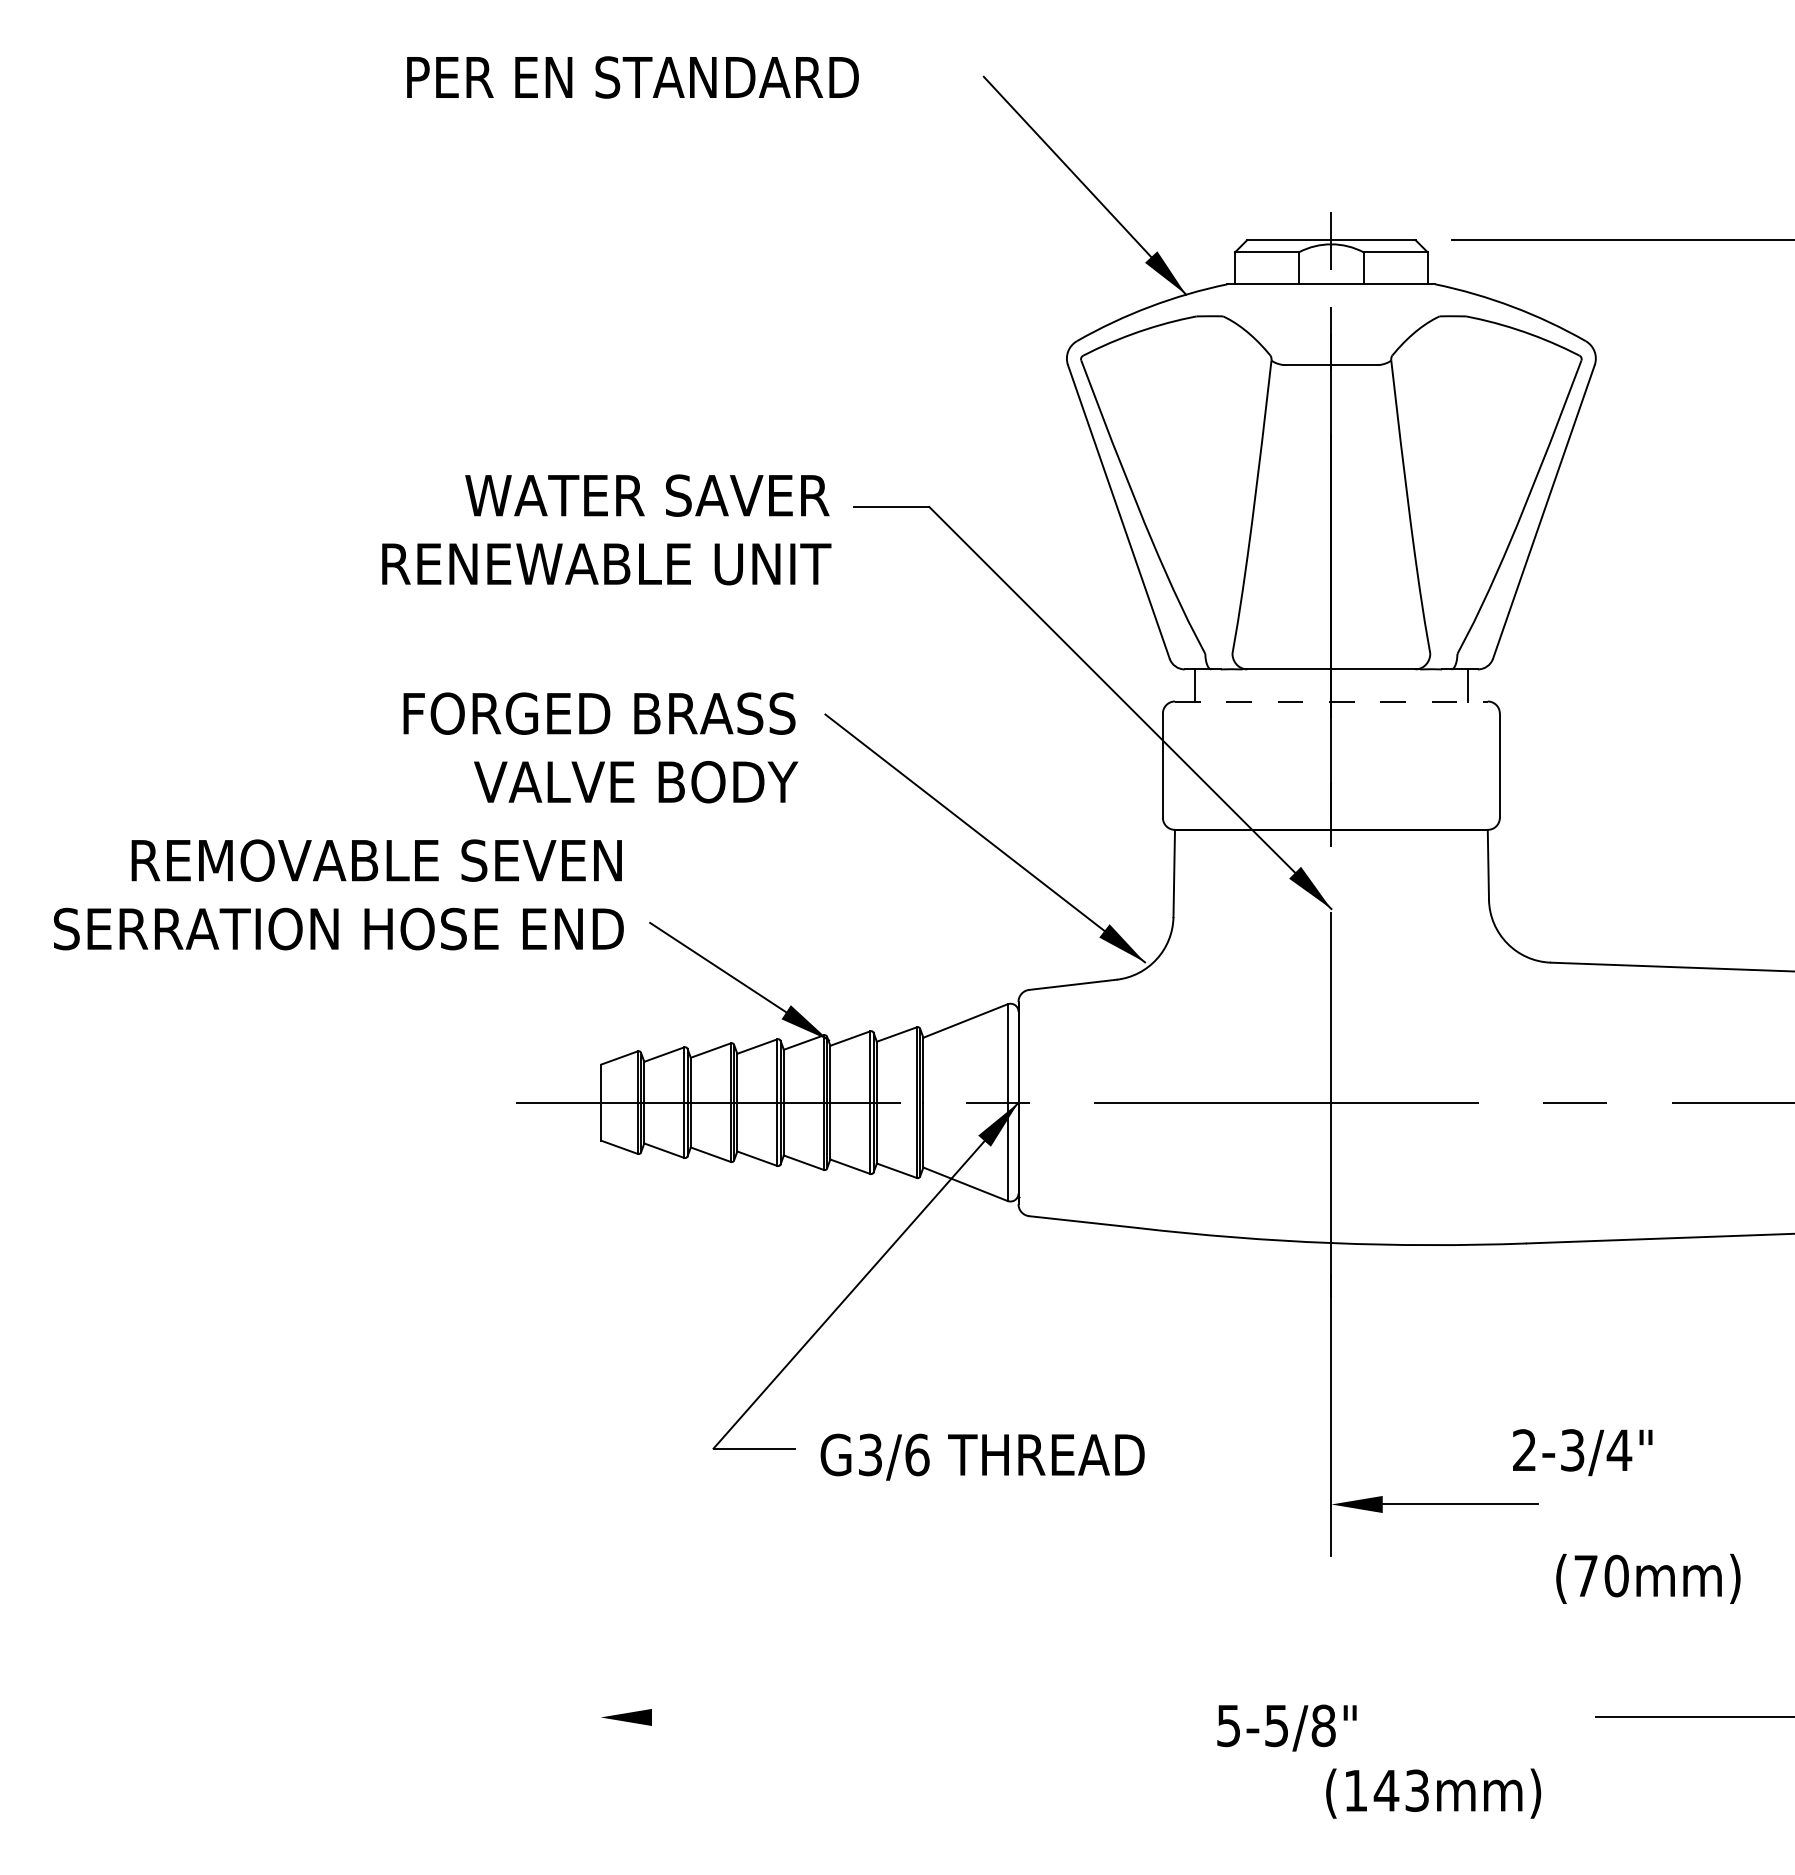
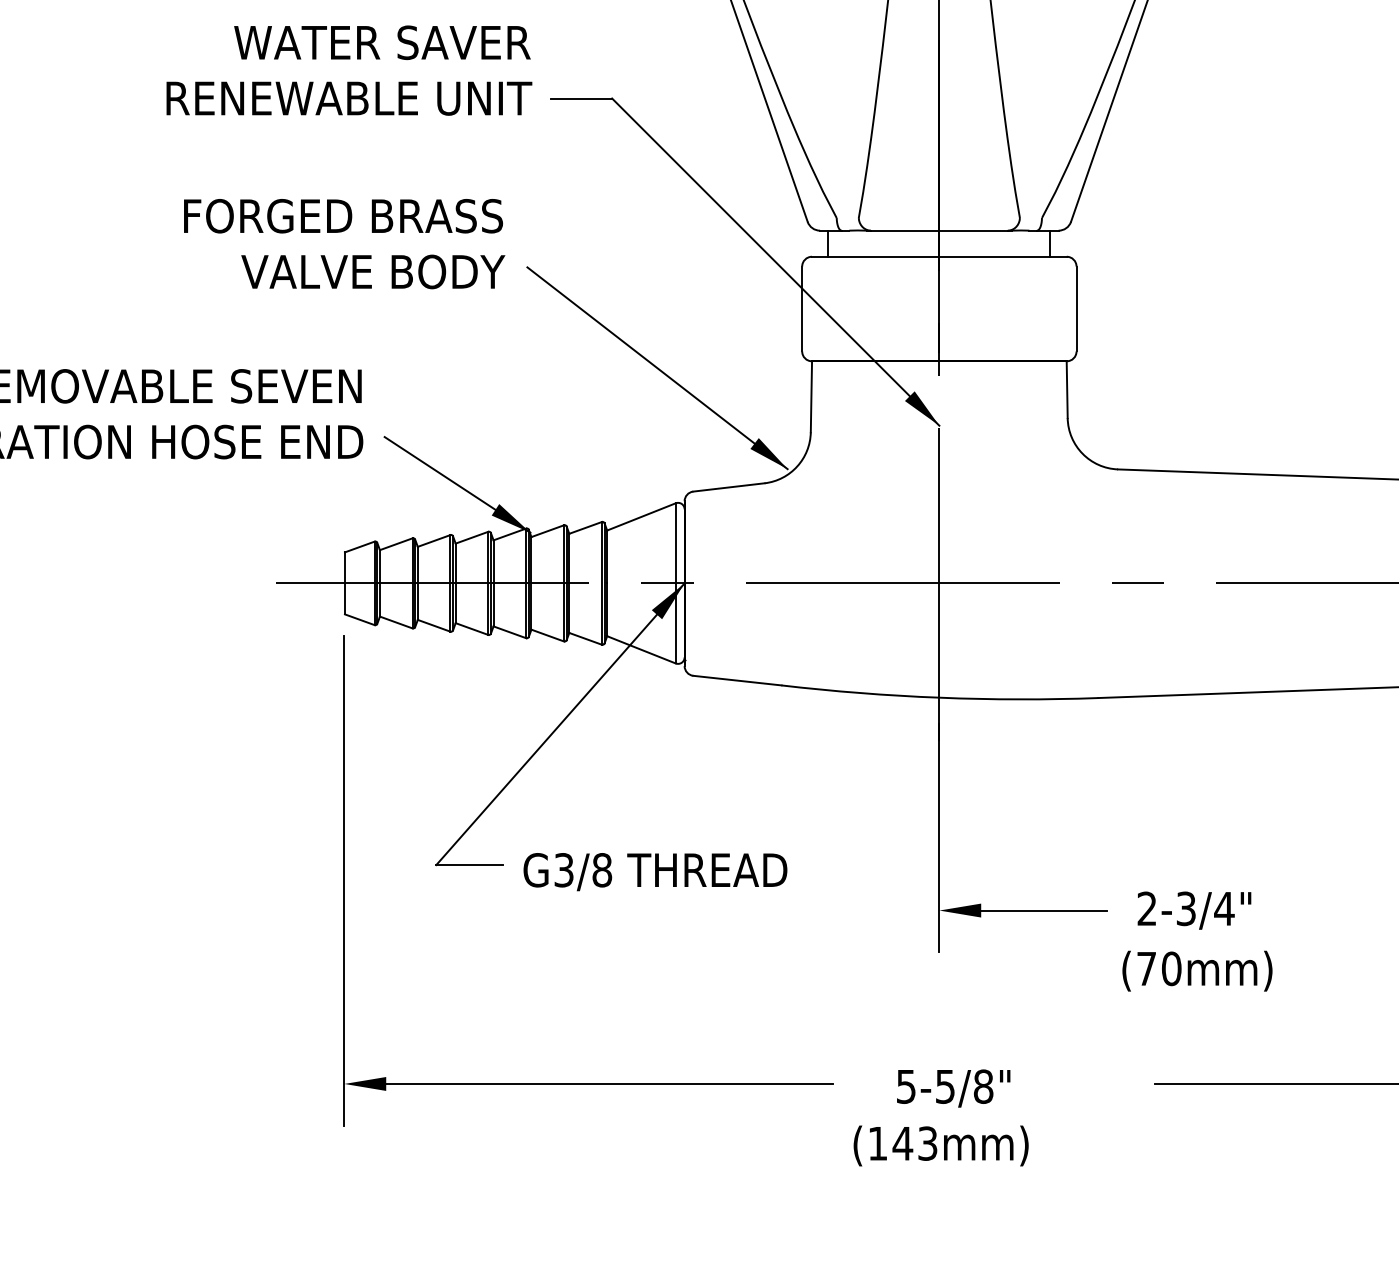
text: (606, 529) -> (349, 70), moved
line: (1331, 701) -> (939, 256), dashed -> solid
text: (600, 747) -> (344, 243), moved
text: (1582, 1452) -> (1194, 910), moved
text: (917, 1454) -> (602, 869), G3/6 -> G3/8
line: (600, 1467) -> (344, 880), added
line: (926, 1717) -> (609, 1083), added
text: (1286, 1727) -> (953, 1088), moved
text: (1433, 1793) -> (941, 1145), moved

